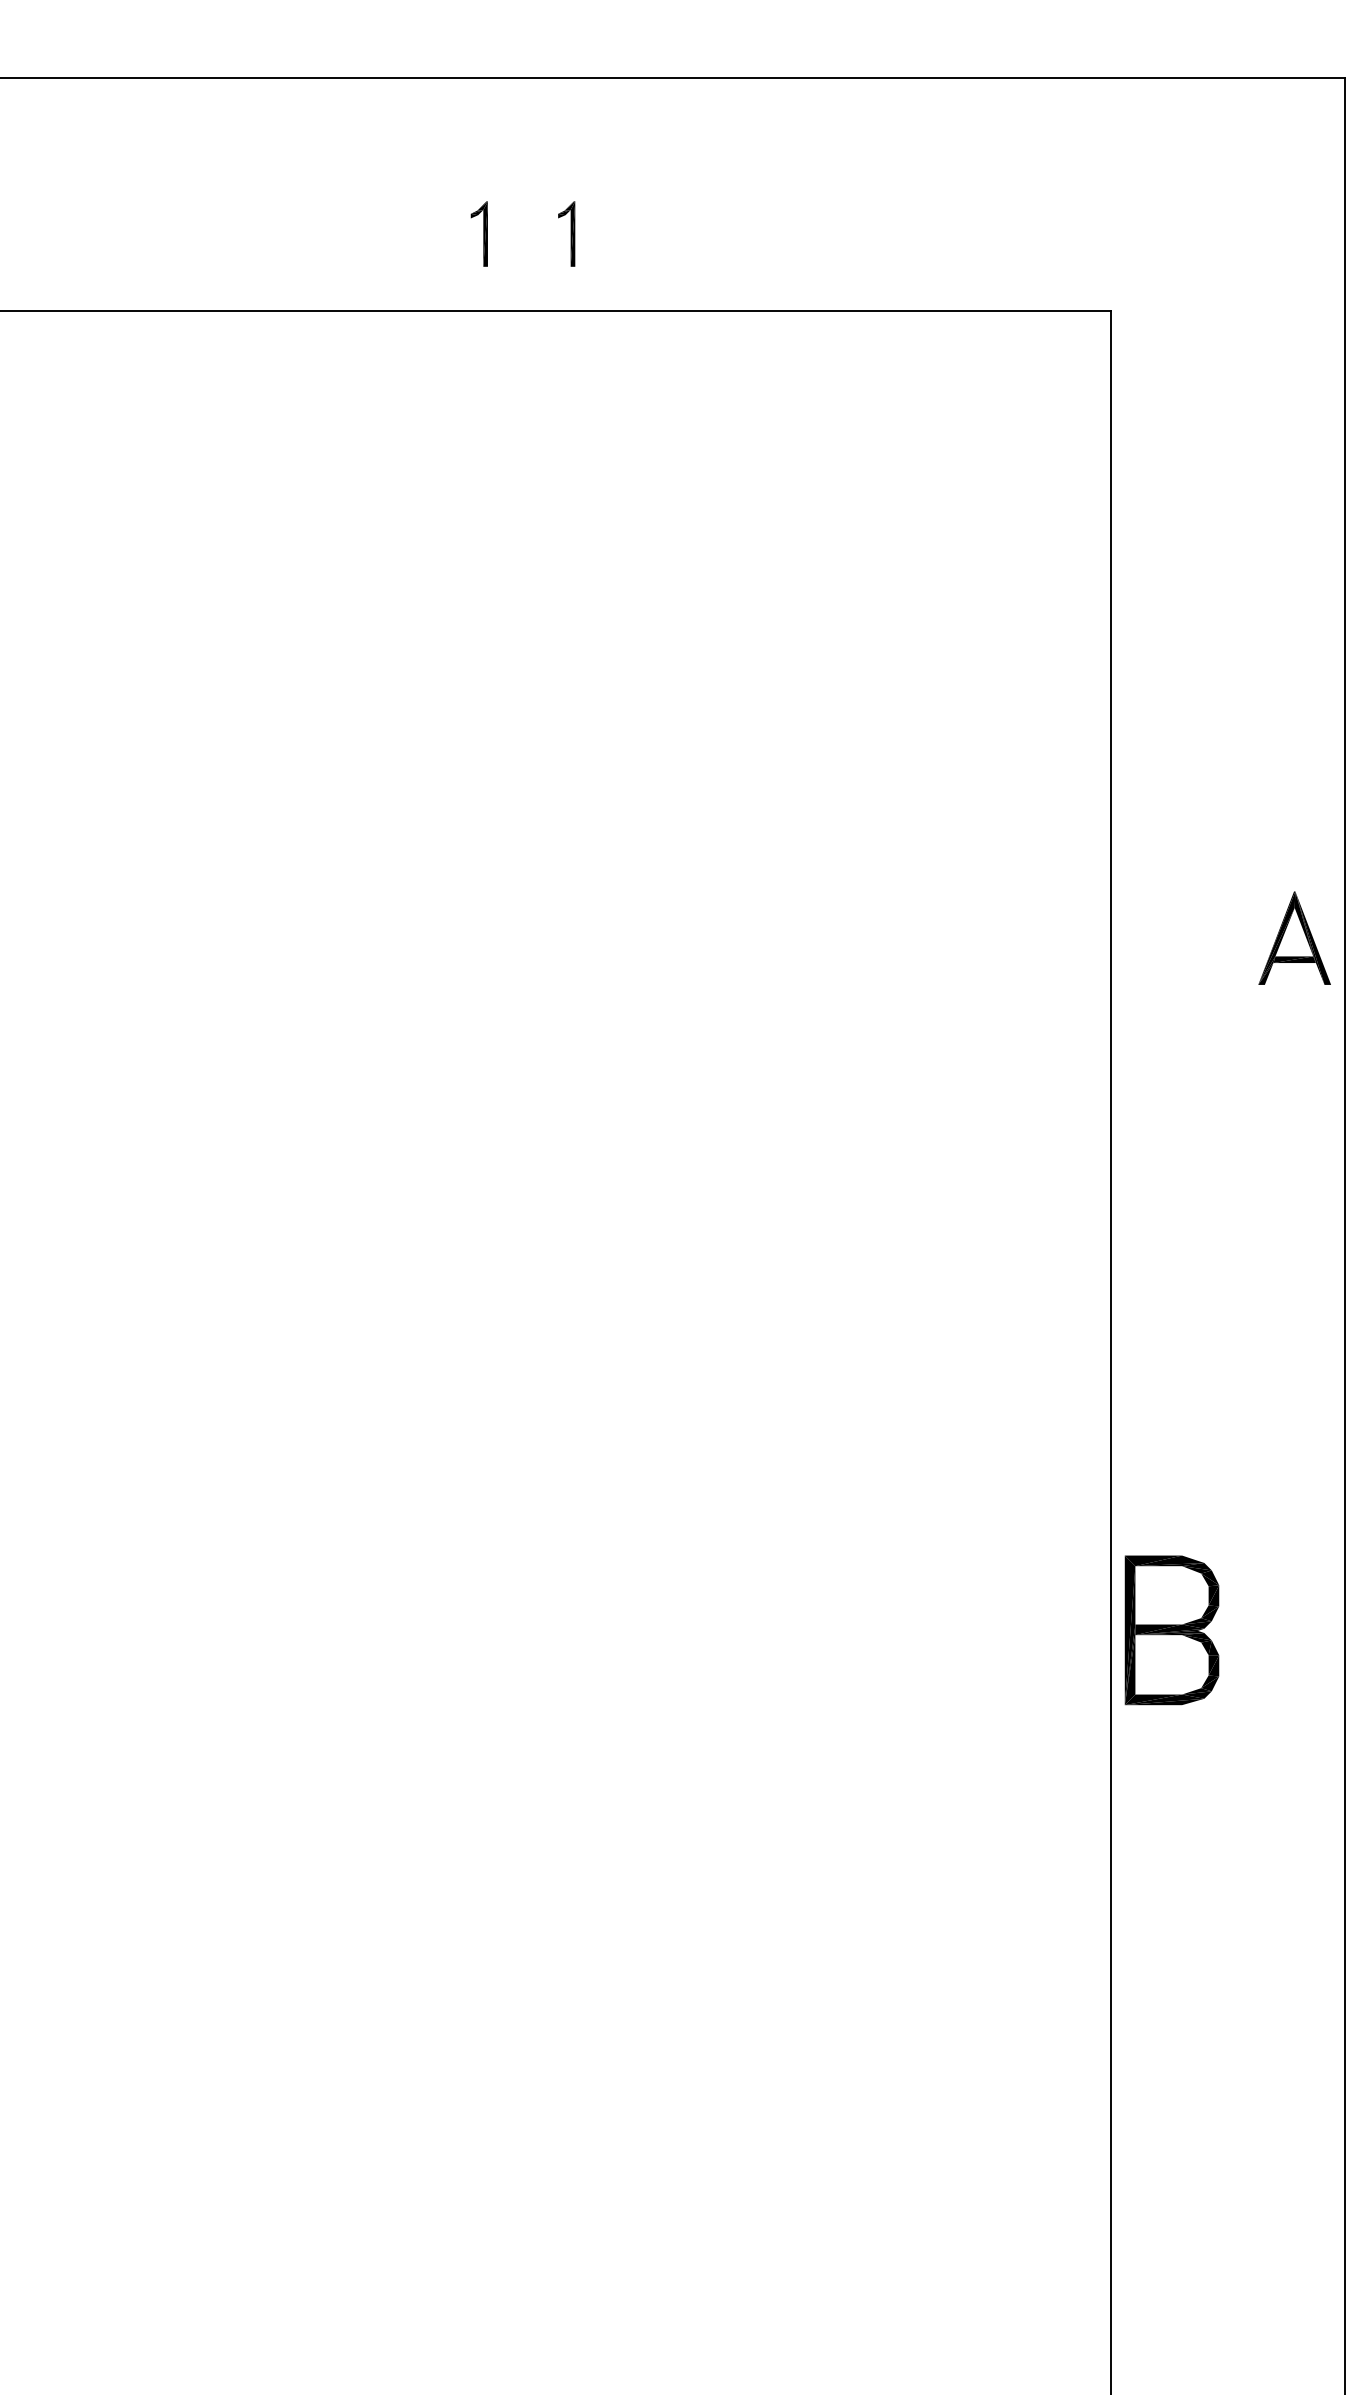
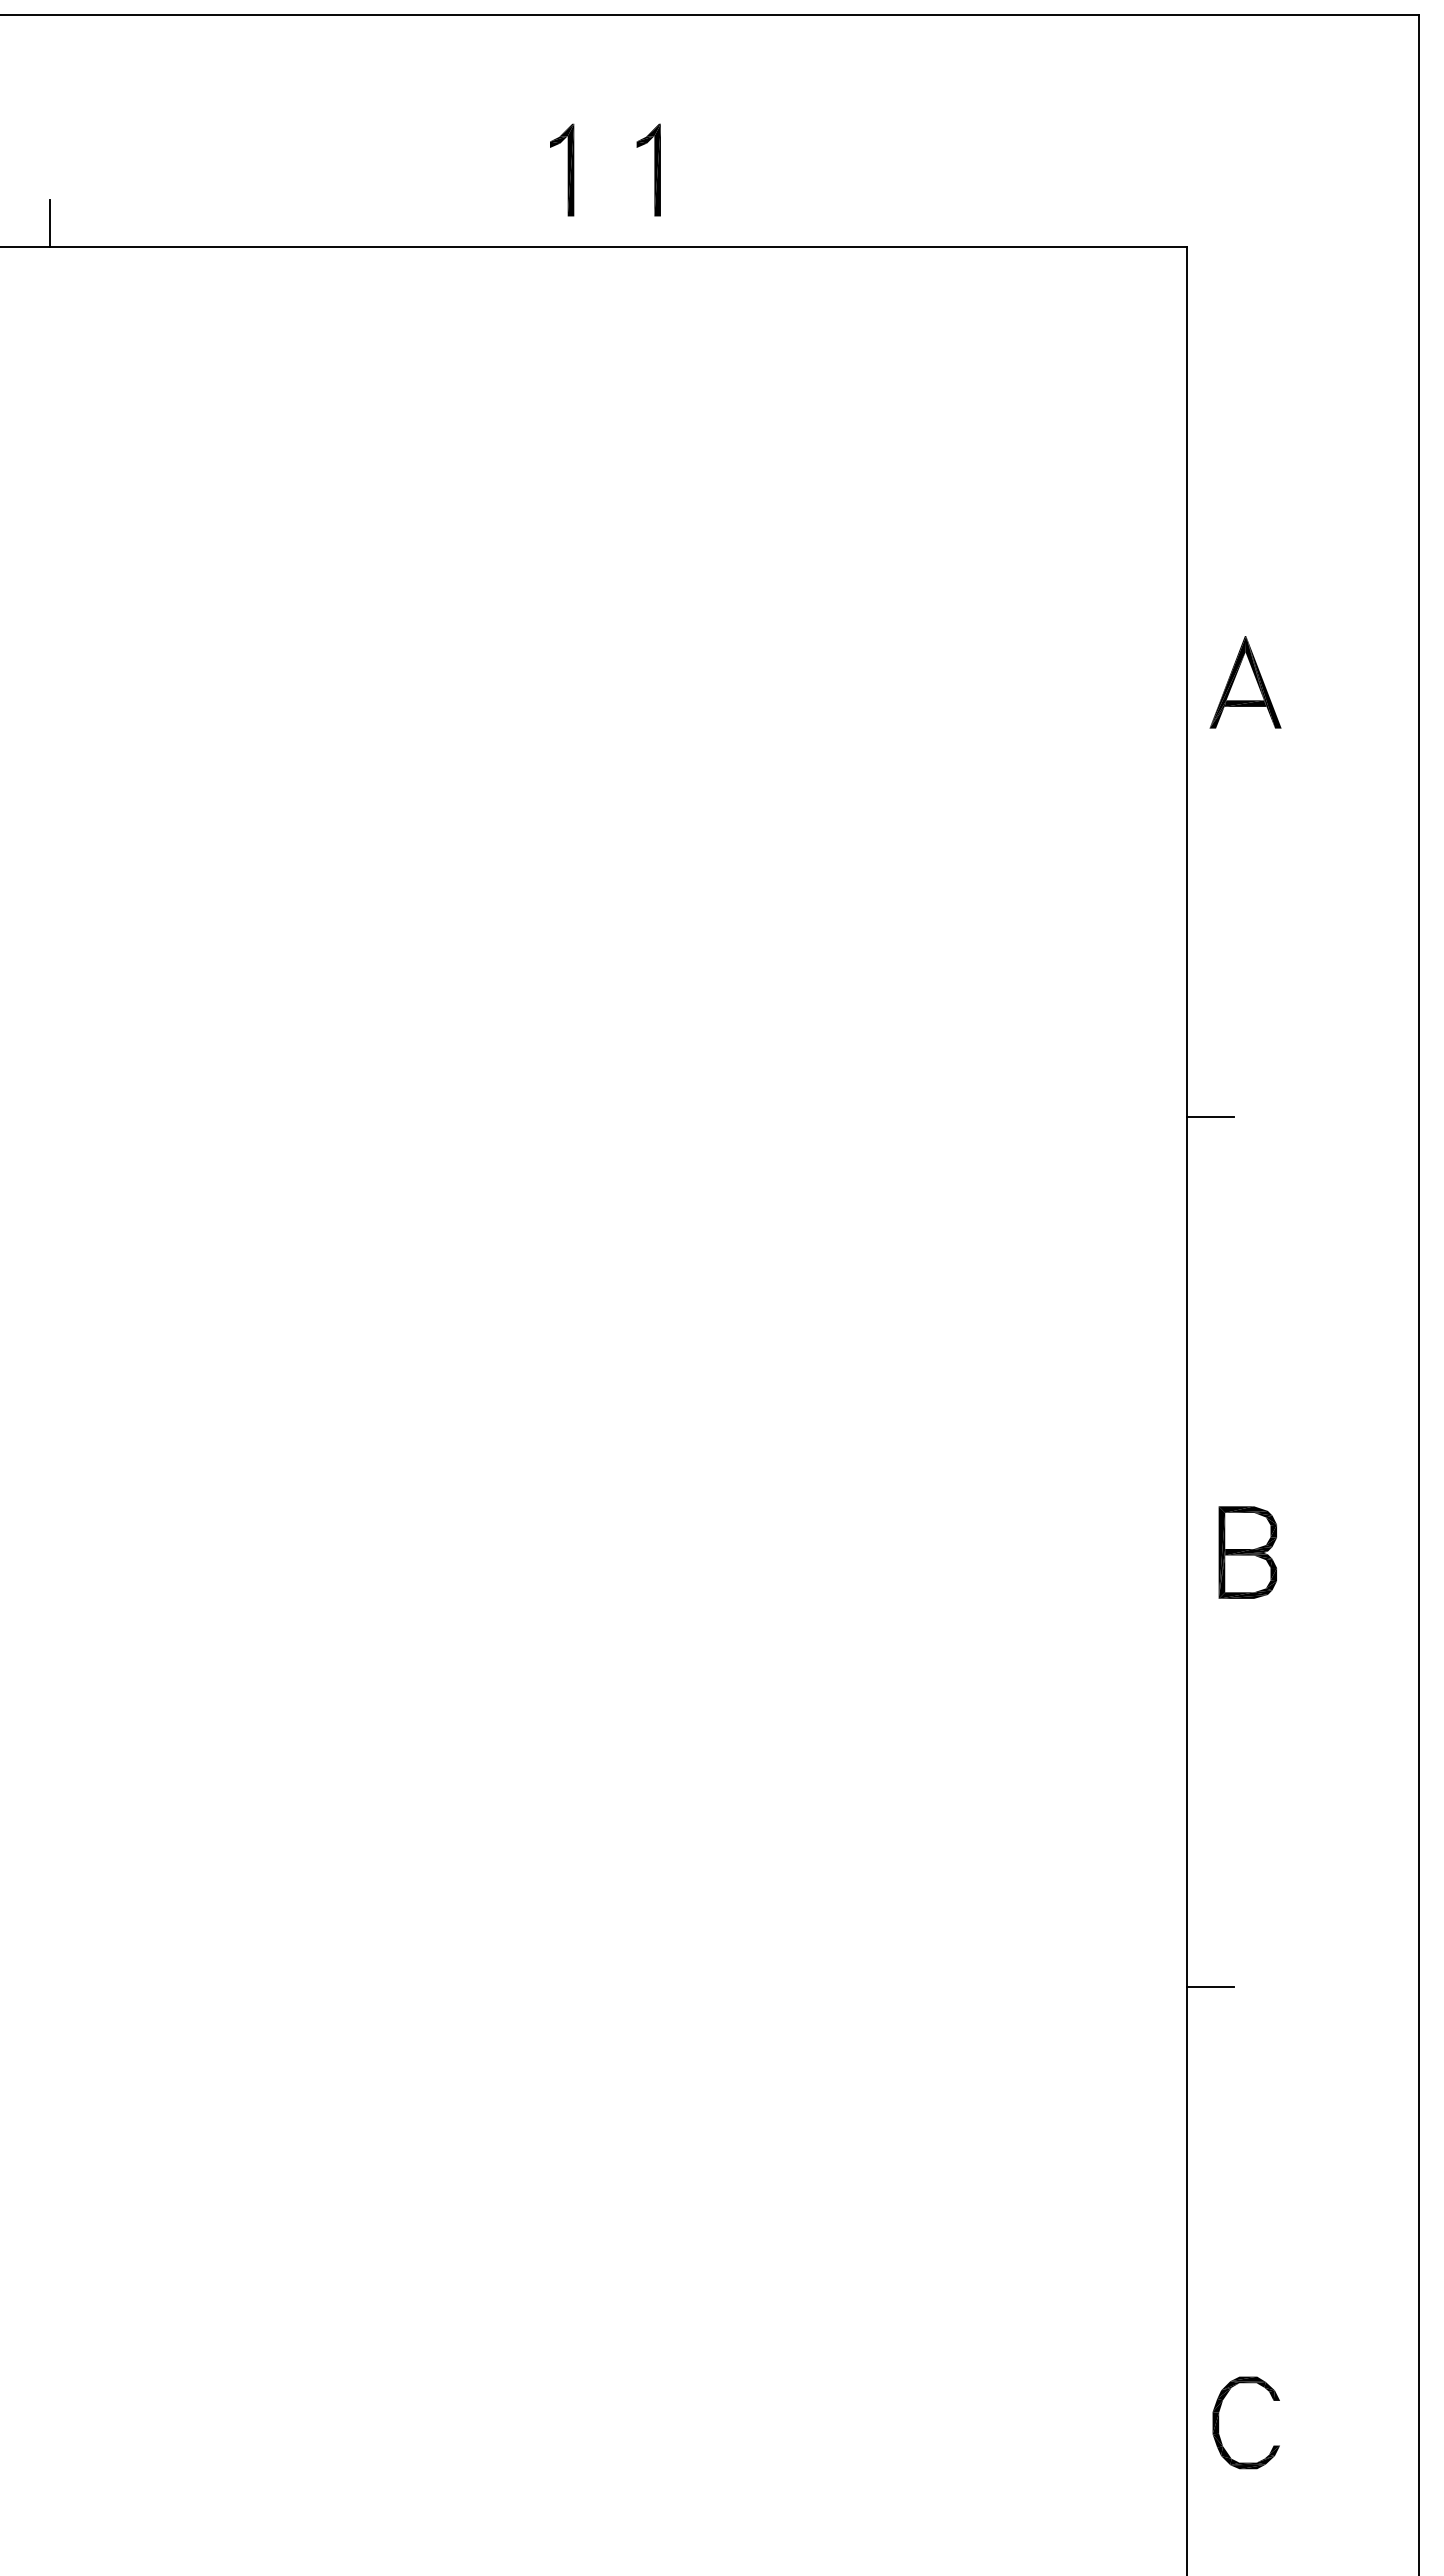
part: (479, 233) -> (562, 169), size x1.43
part: (566, 233) -> (648, 169), size x1.43
part: (1294, 938) -> (1245, 682), moved
line: (1134, 1189) -> (1210, 1116), added
part: (1171, 1630) -> (1247, 1552), size x0.62
line: (1134, 2069) -> (1210, 1987), added

